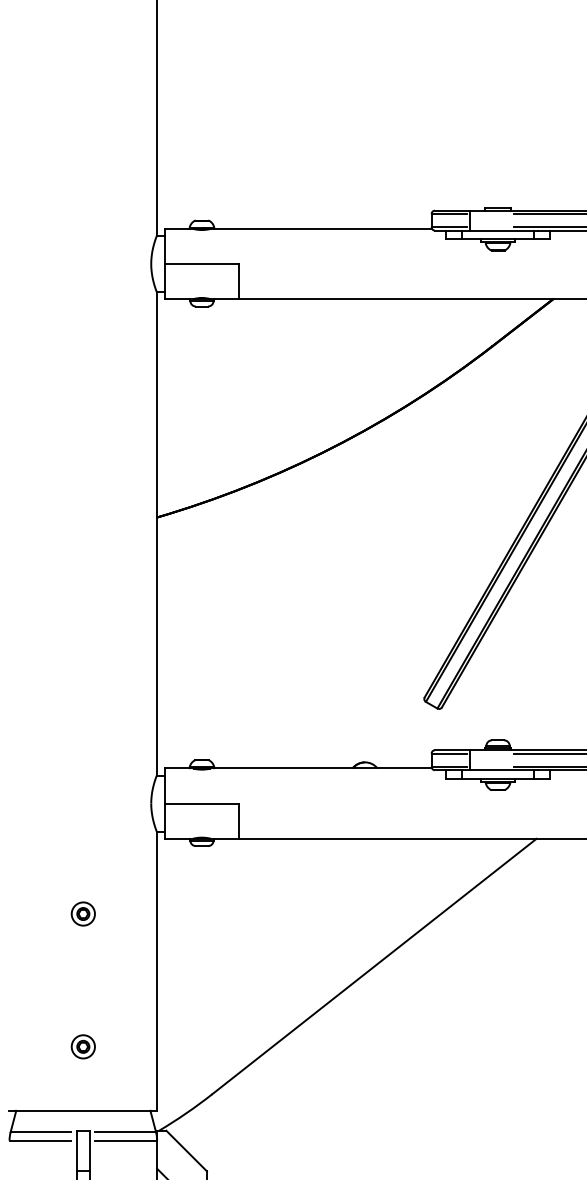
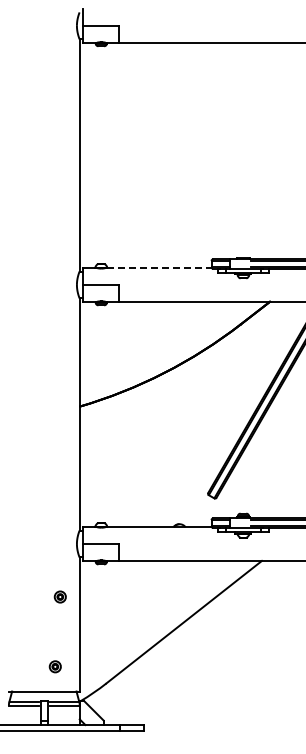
line: (323, 229) -> (159, 268), solid -> dashed
part: (81, 912) -> (59, 596), moved
part: (81, 1046) -> (54, 666), moved

